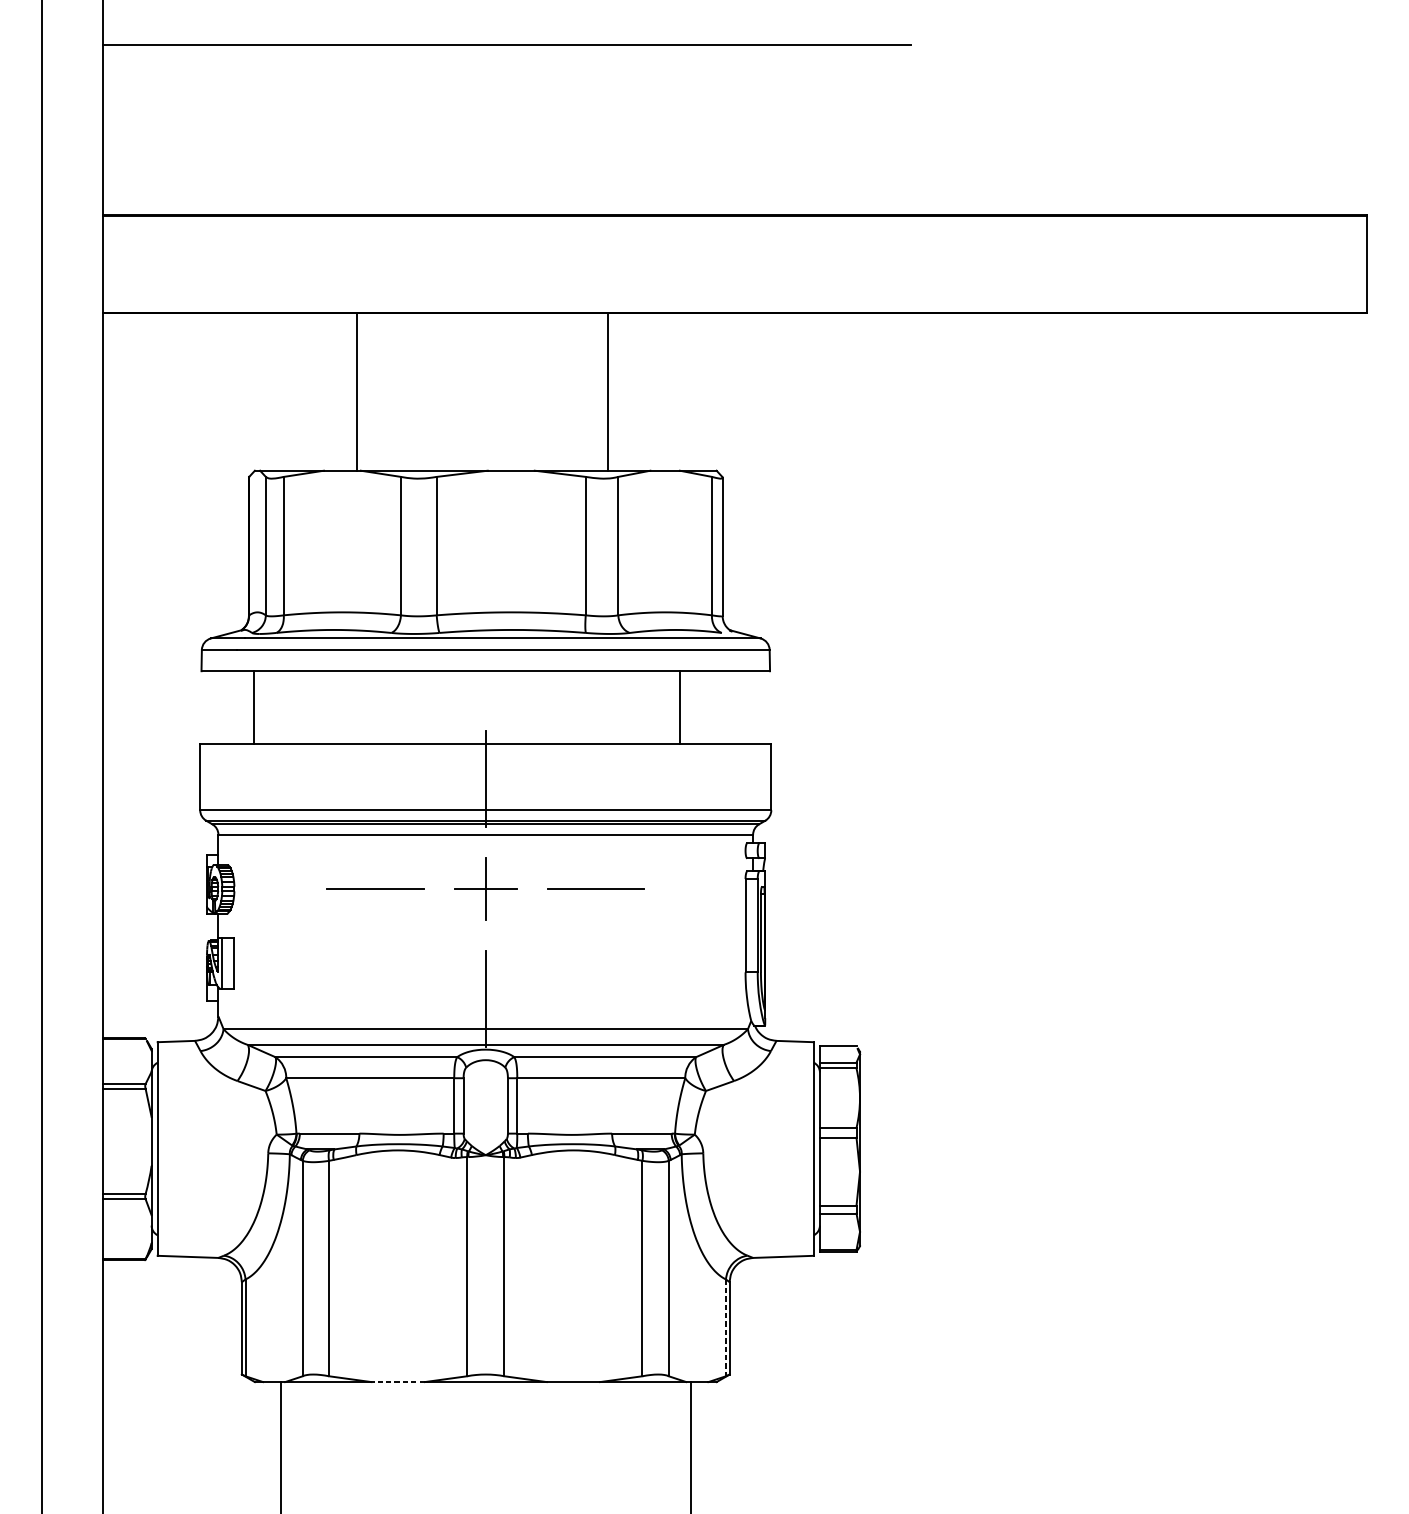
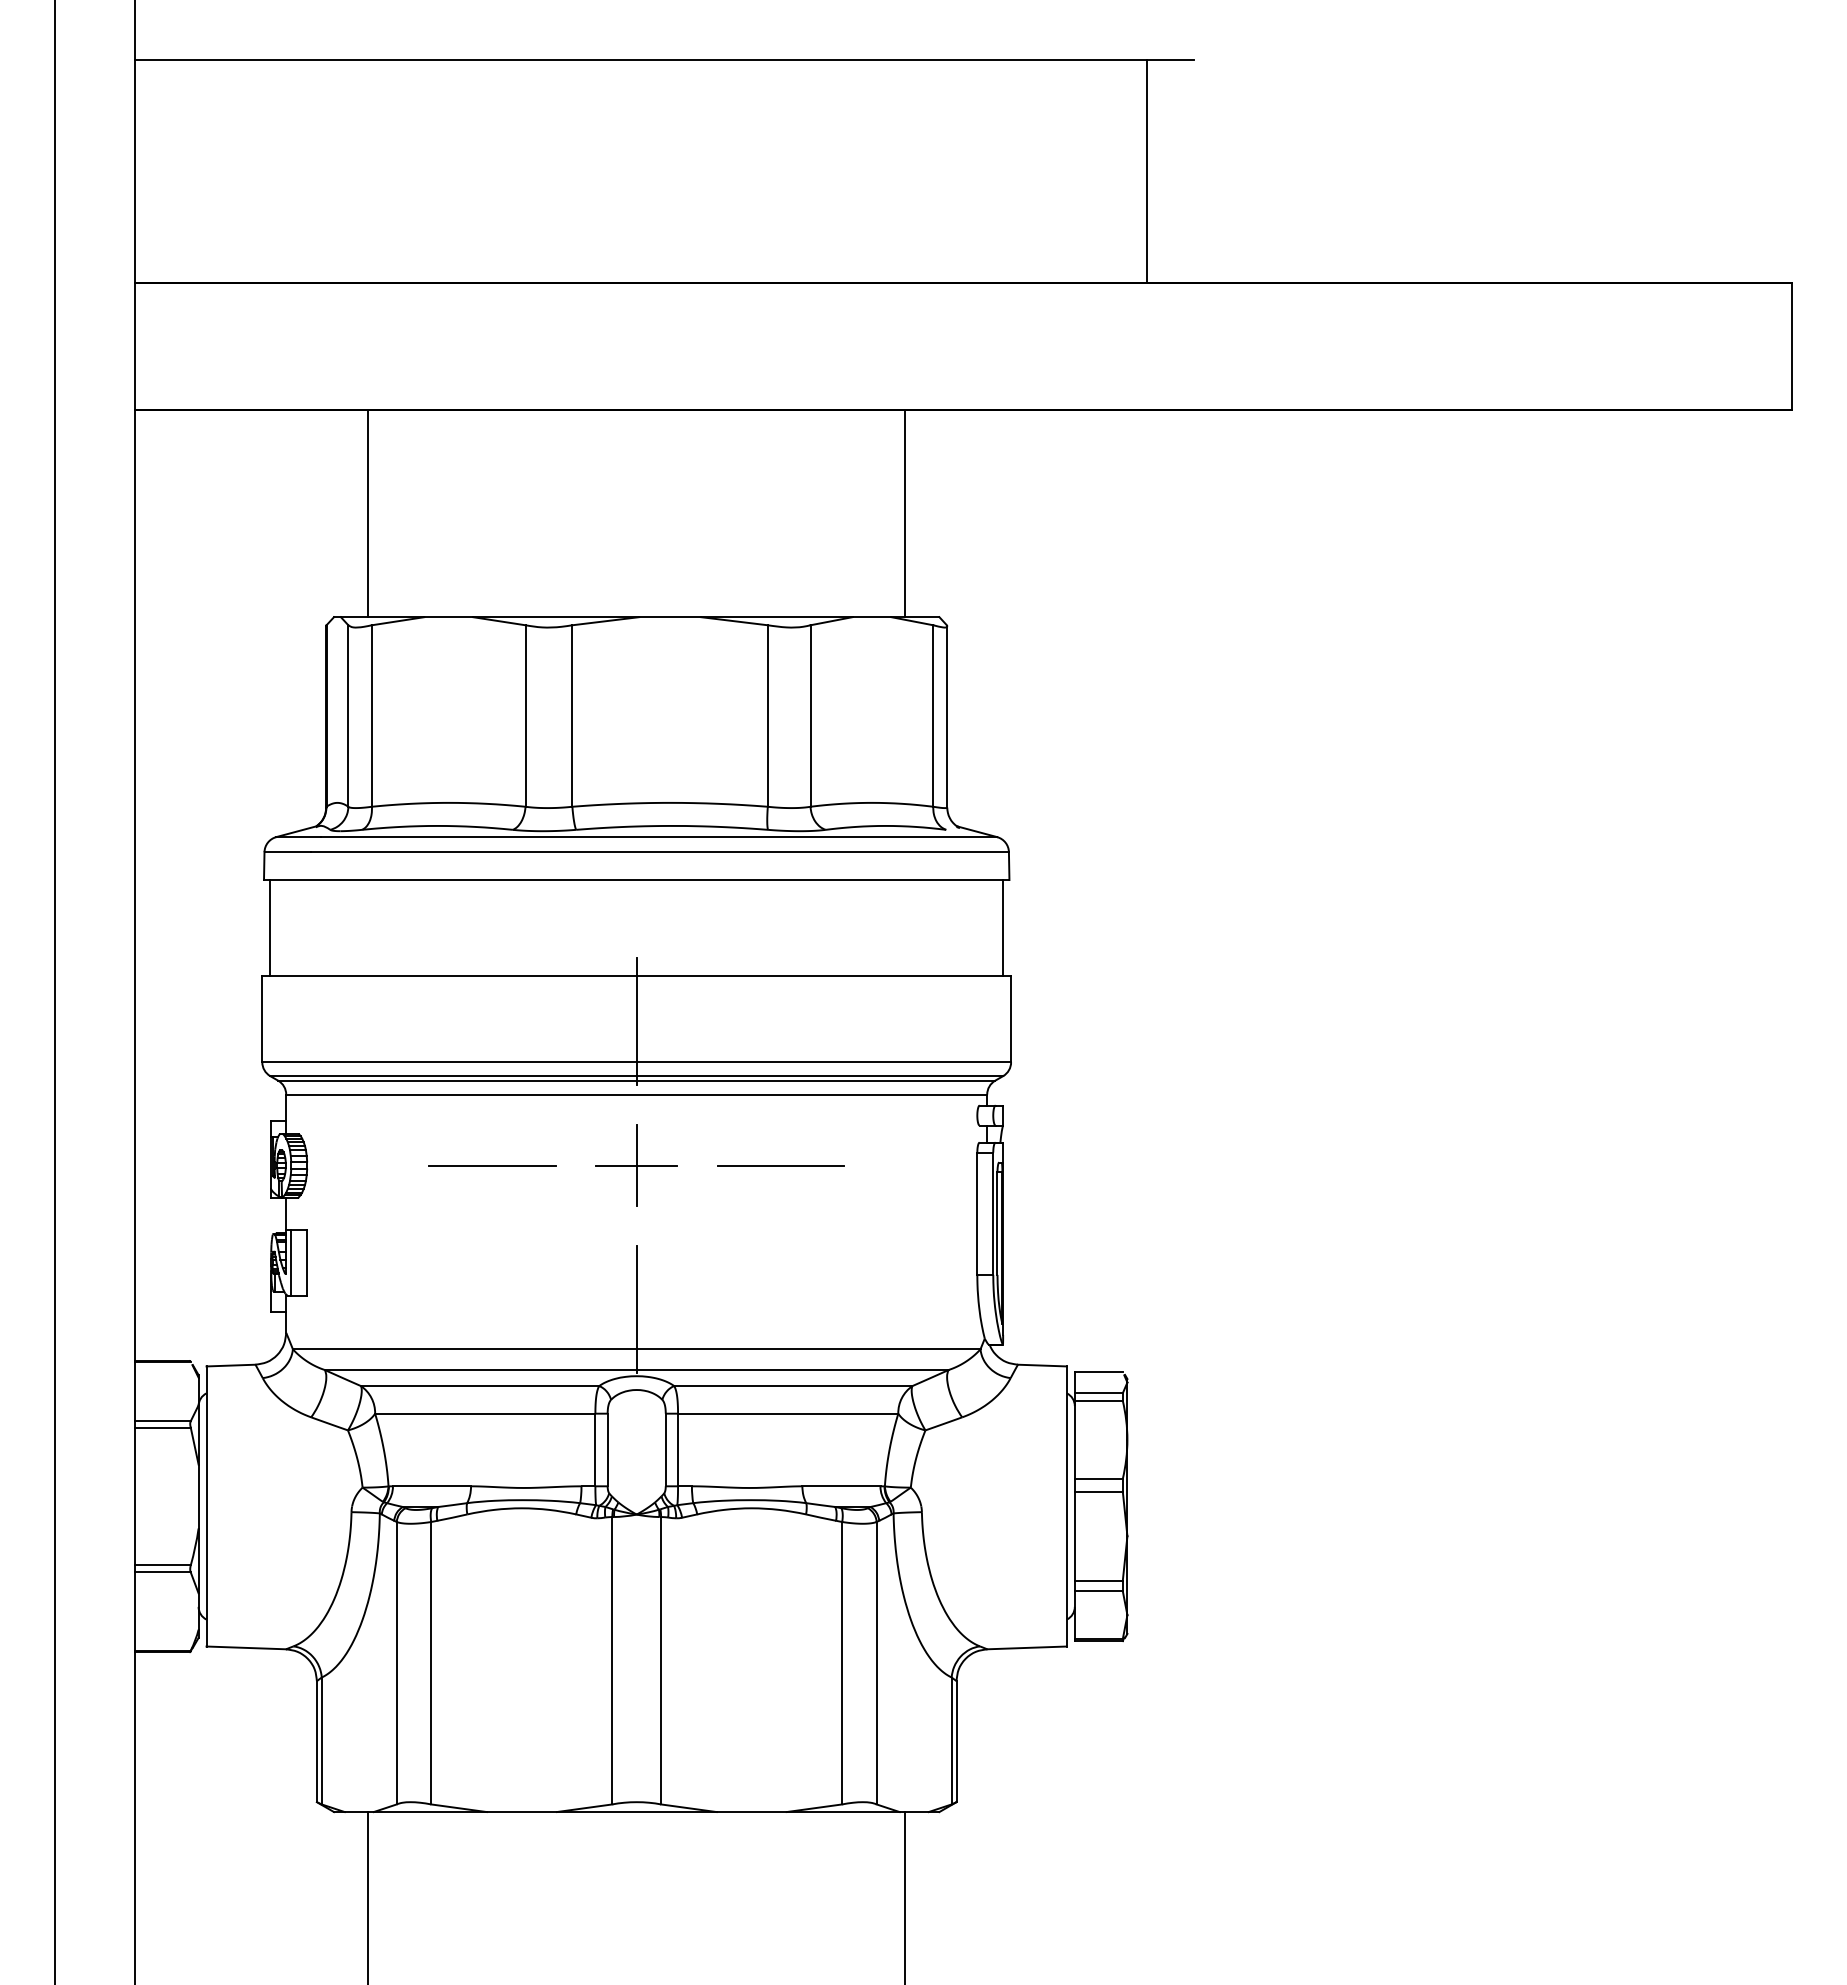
line: (874, 130) -> (1146, 170), added
line: (357, 391) -> (368, 513), moved
line: (608, 391) -> (905, 513), moved
line: (253, 707) -> (270, 927), moved
line: (680, 707) -> (1003, 927), moved
line: (725, 1328) -> (951, 1741), dashed -> solid
line: (397, 1382) -> (521, 1812), dashed -> solid

